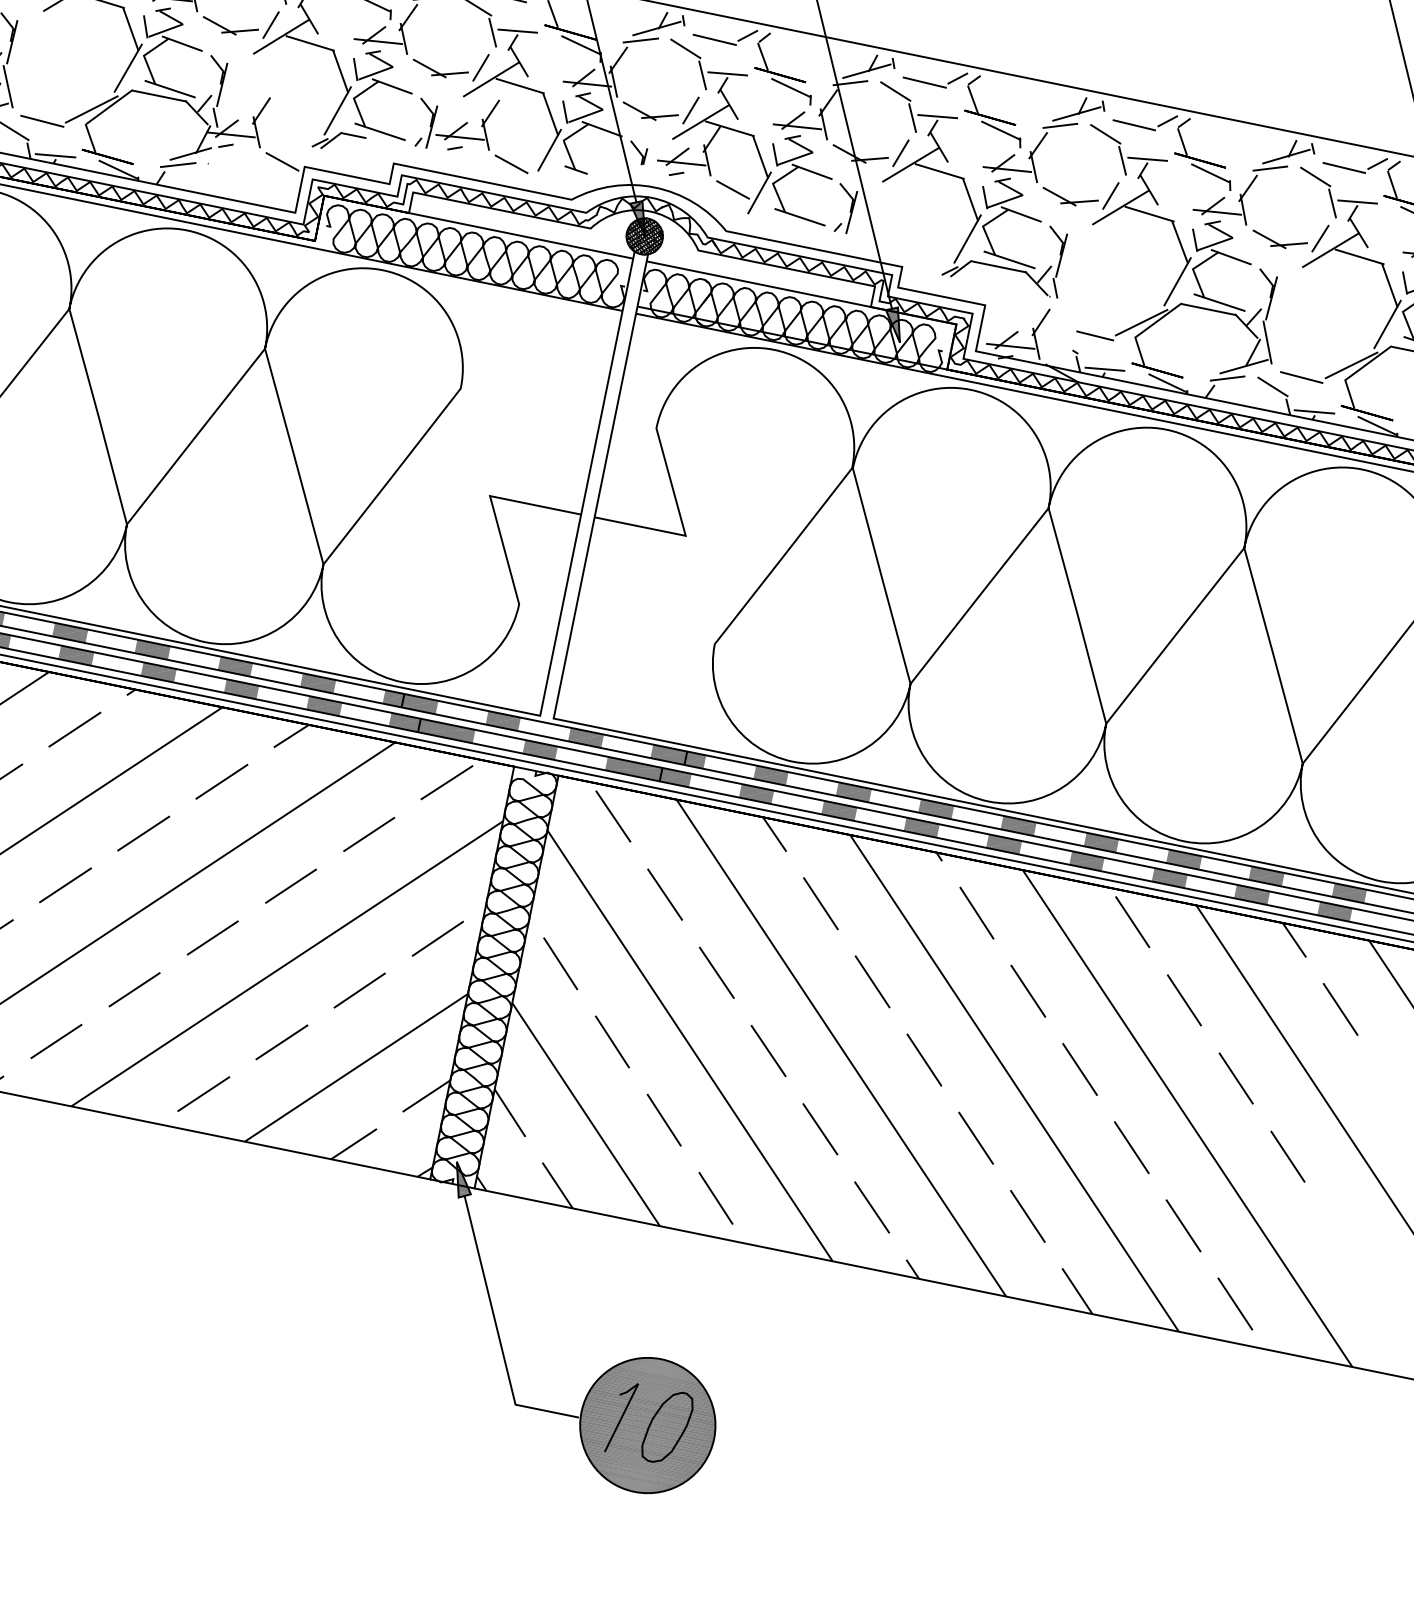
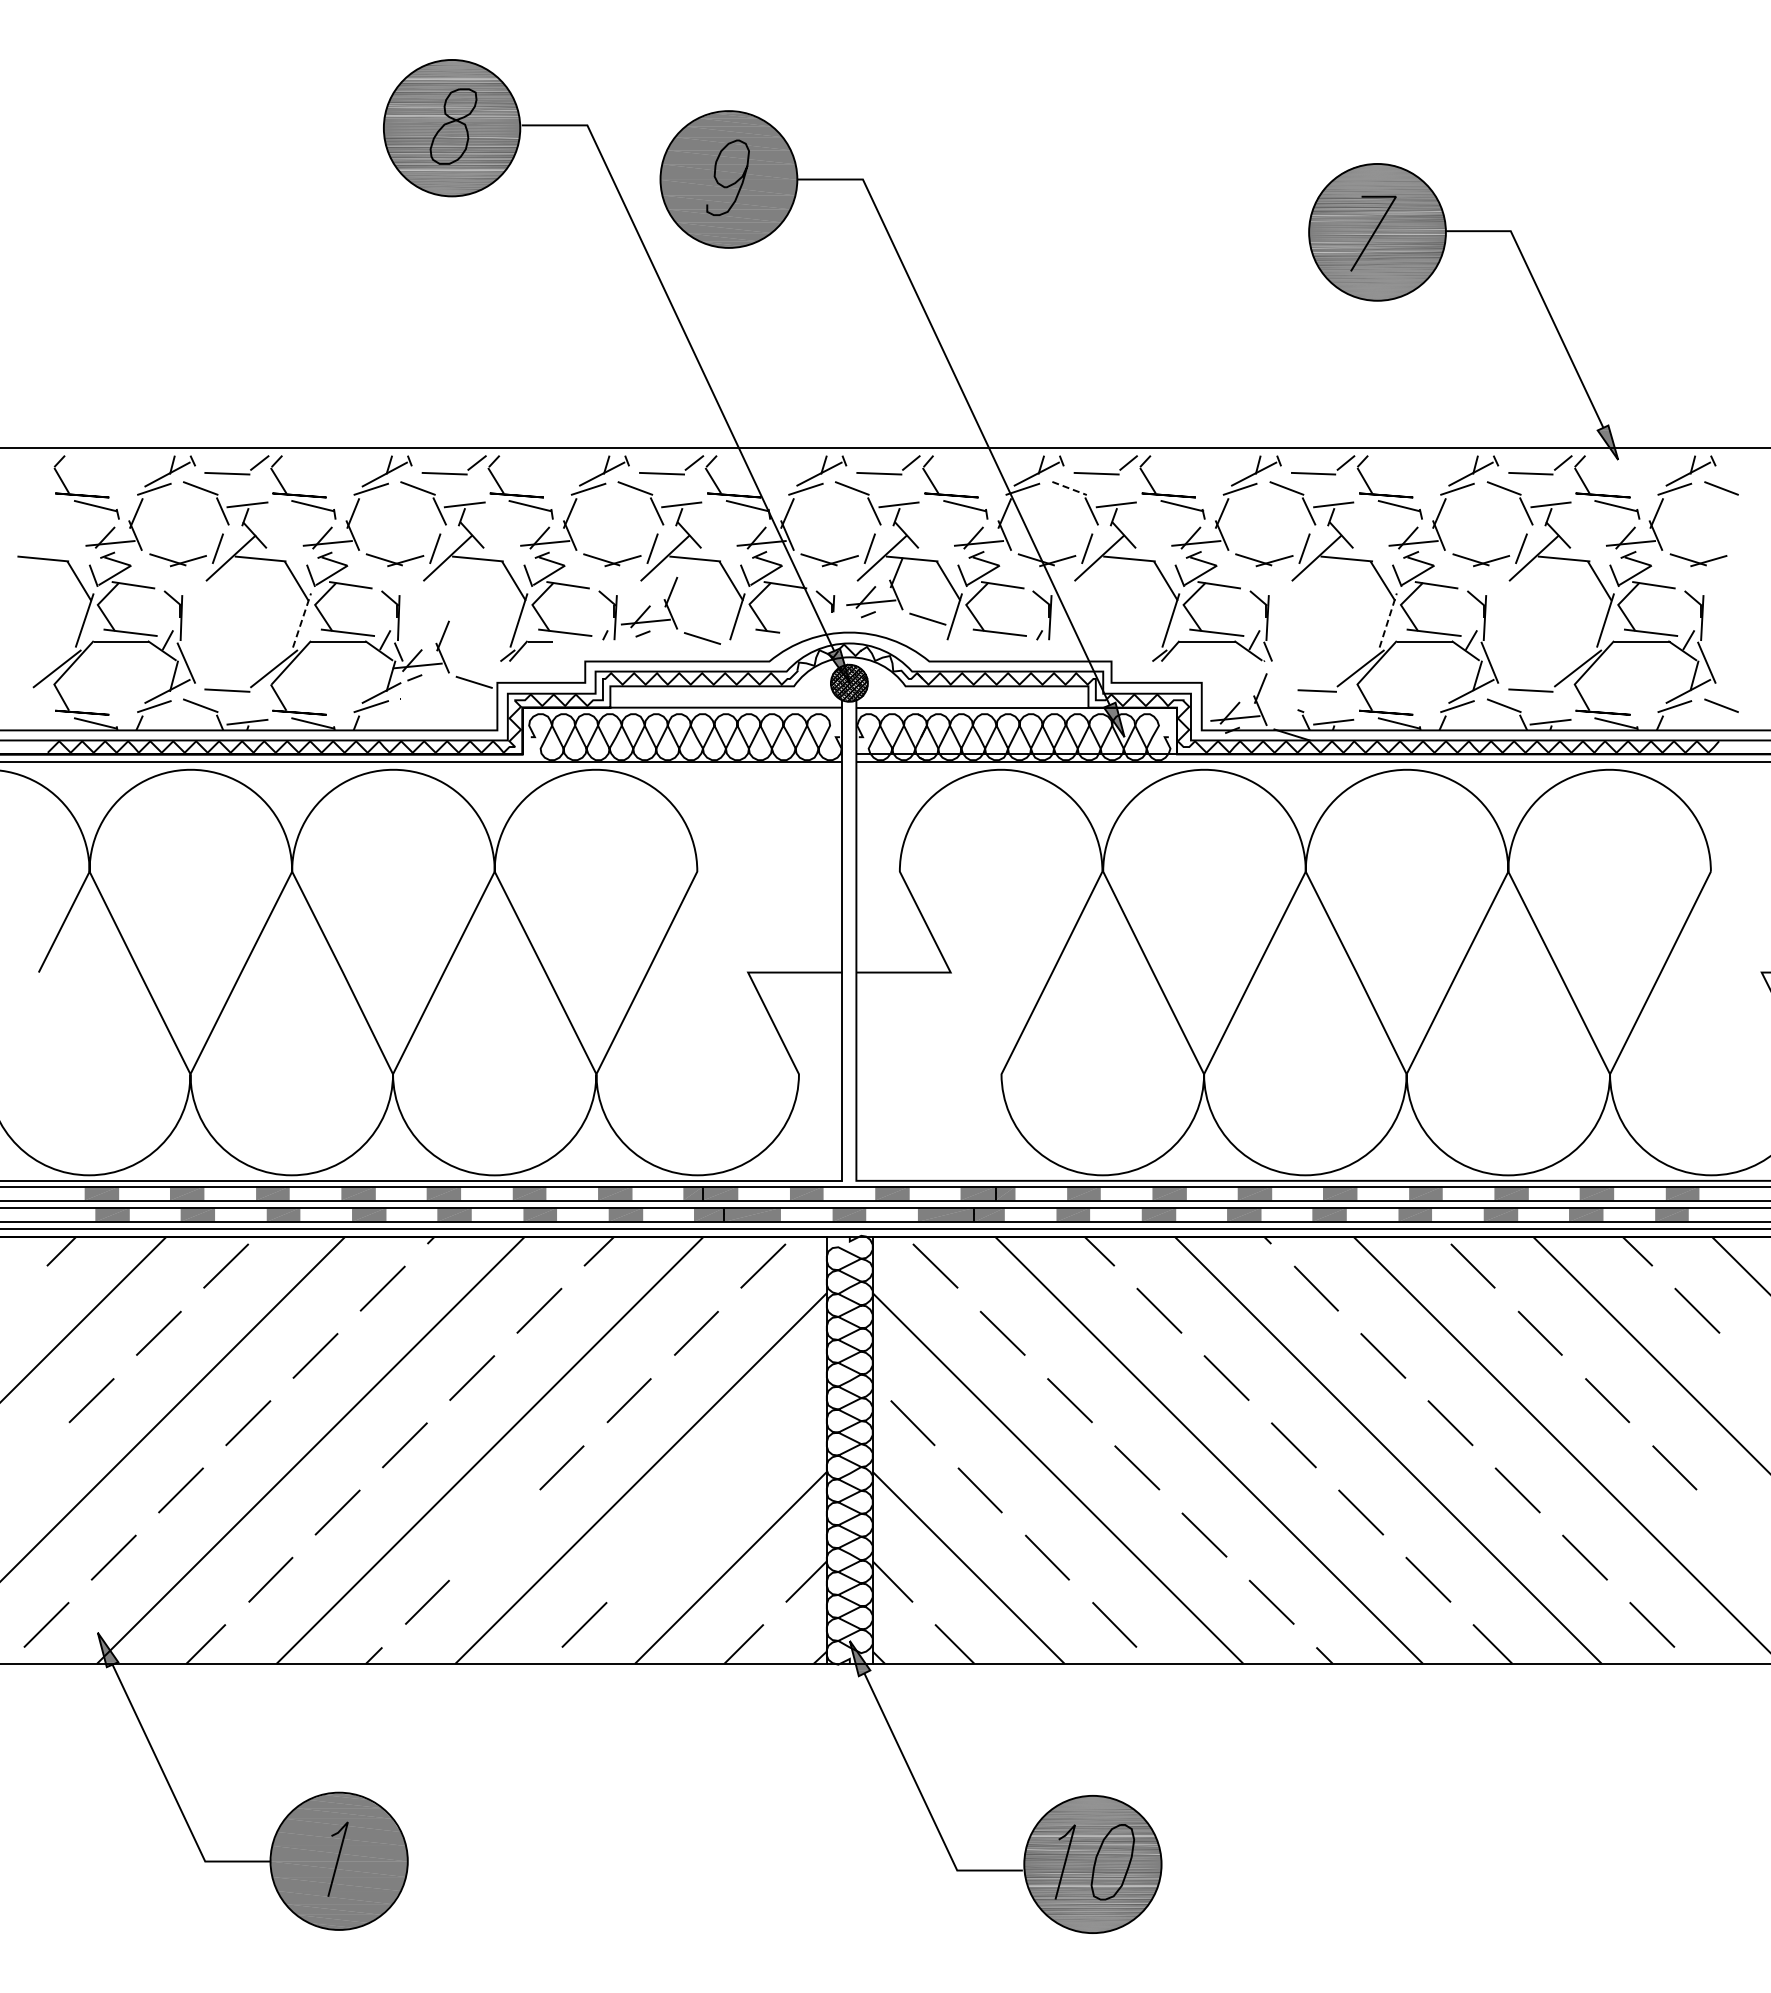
line: (128, 68) -> (302, 620), solid -> dashed
line: (896, 91) -> (1070, 488), solid -> dashed
line: (1177, 281) -> (1388, 620), solid -> dashed
line: (437, 939) -> (785, 1423), removed
line: (134, 989) -> (494, 1534), removed
line: (359, 990) -> (718, 1490), removed
line: (281, 1042) -> (651, 1557), removed

